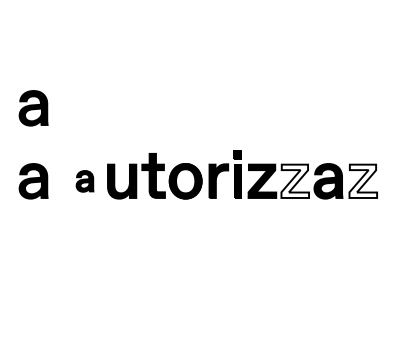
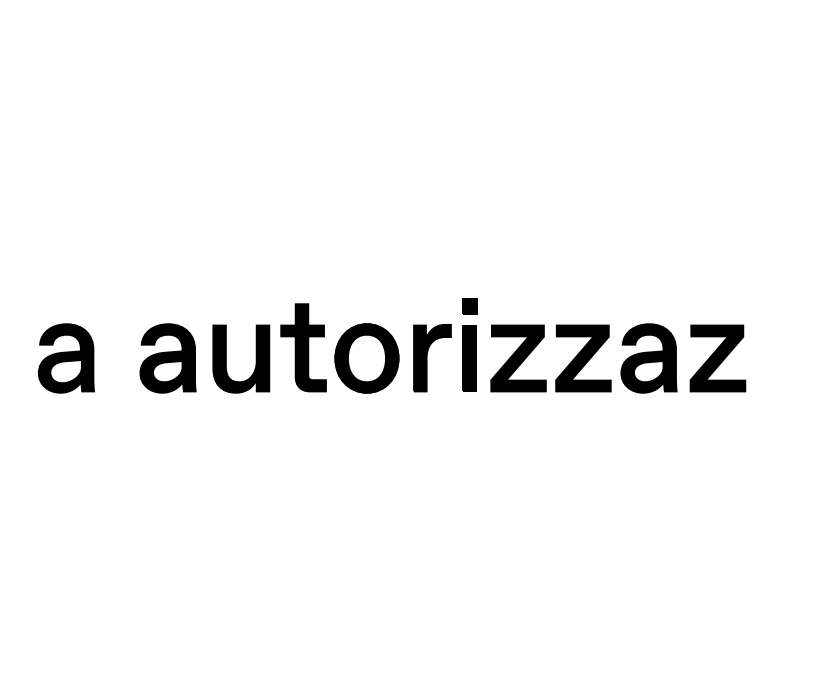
part: (33, 108) -> (66, 214), removed
fill: (295, 180) -> (583, 356), added
fill: (363, 180) -> (718, 356), added
part: (84, 181) -> (166, 358), size x1.67

